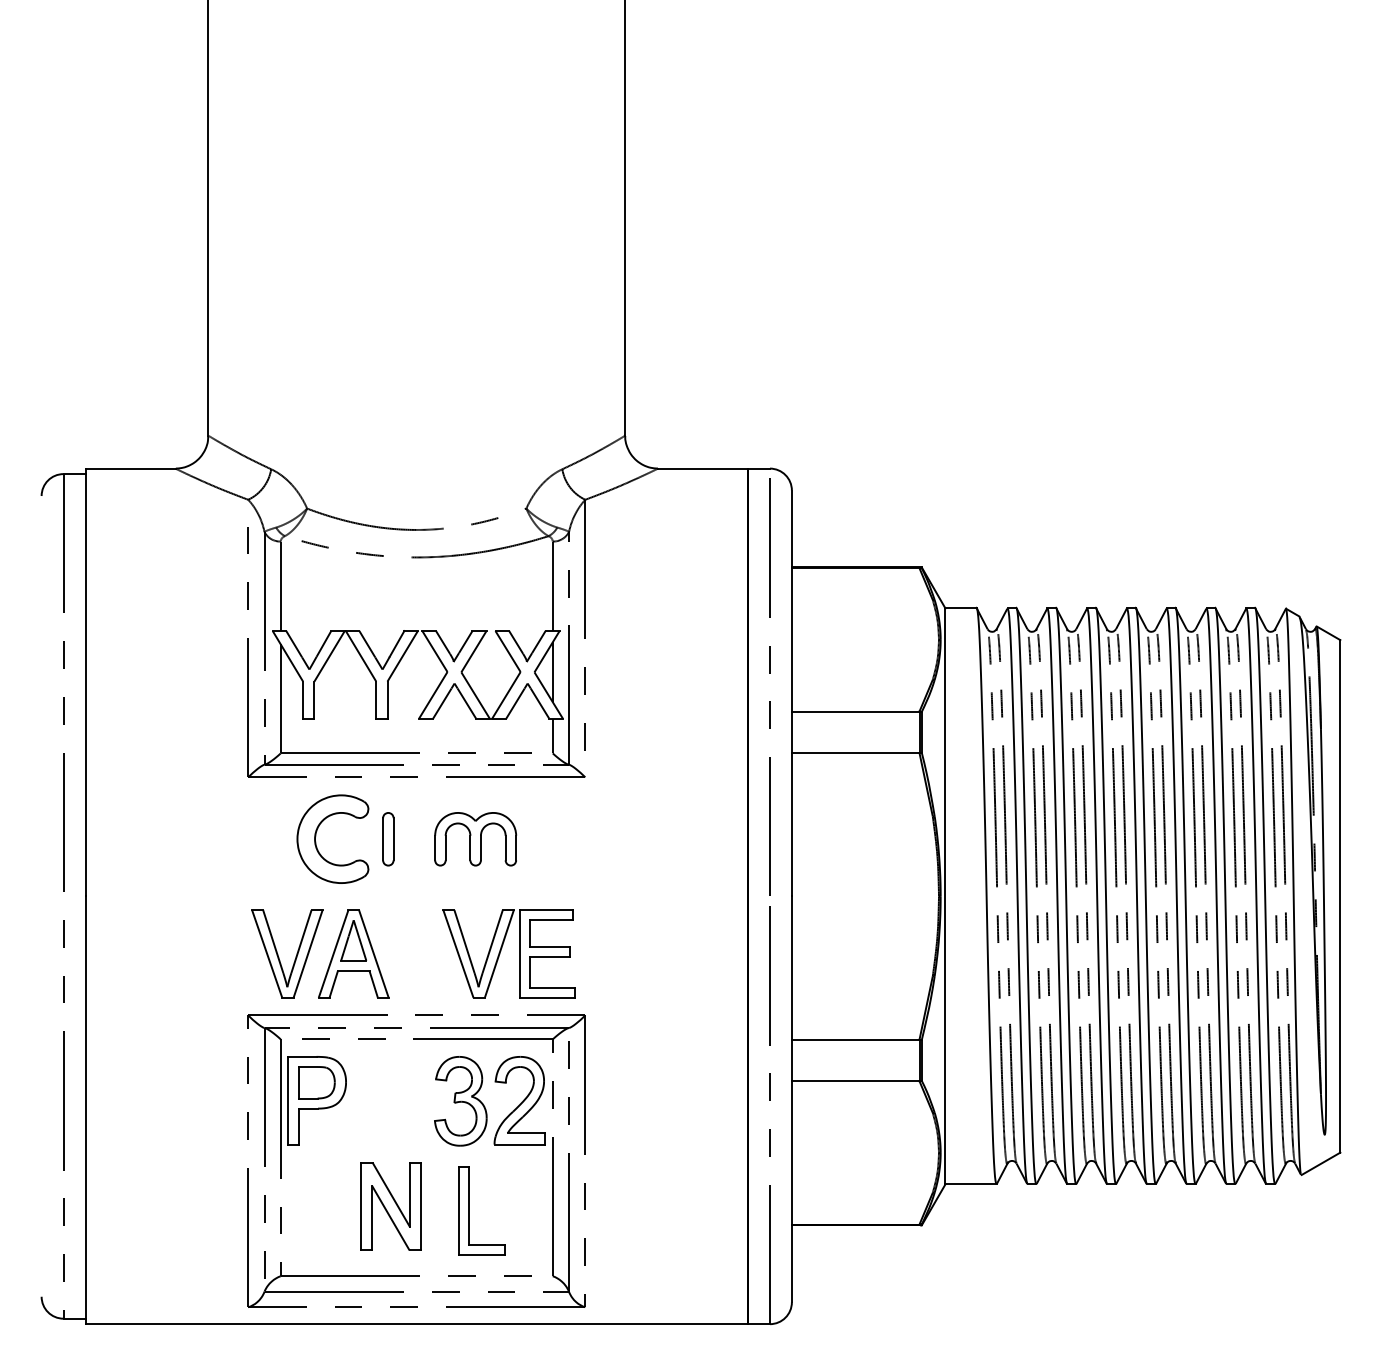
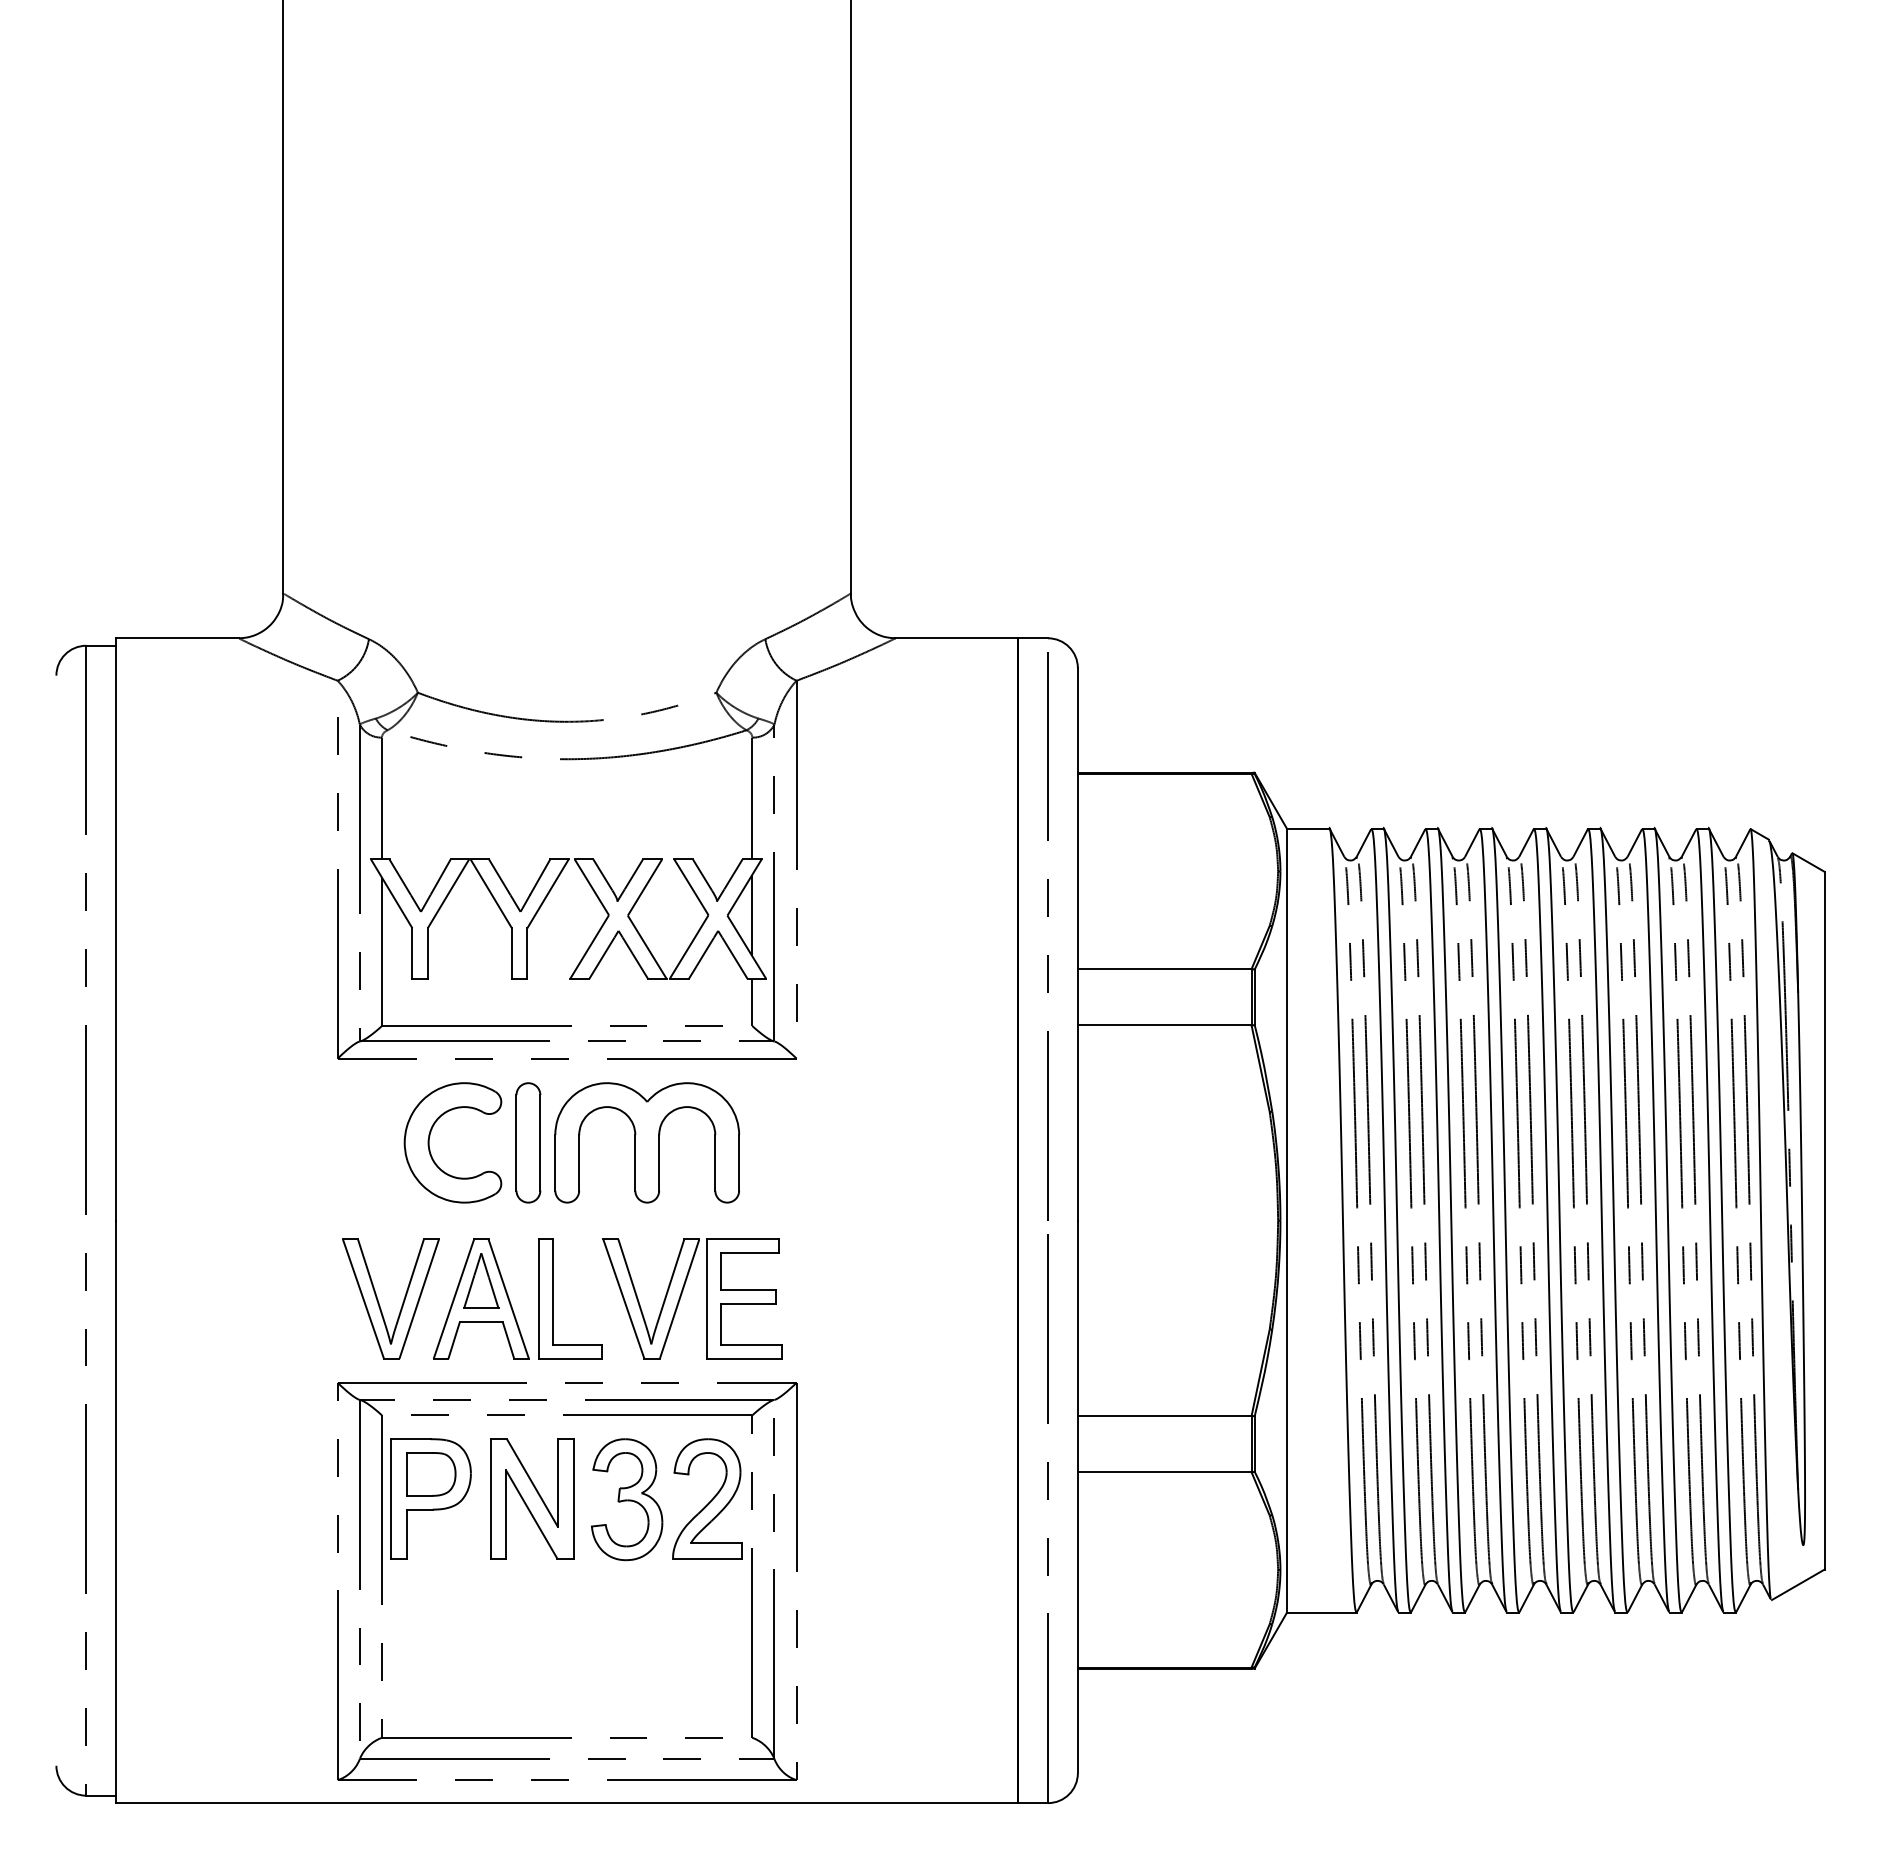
part: (388, 838) -> (528, 1142), size x1.67
part: (475, 838) -> (647, 1142), size x1.67
part: (391, 1206) -> (532, 1498), moved
part: (469, 1210) -> (553, 1298), moved

